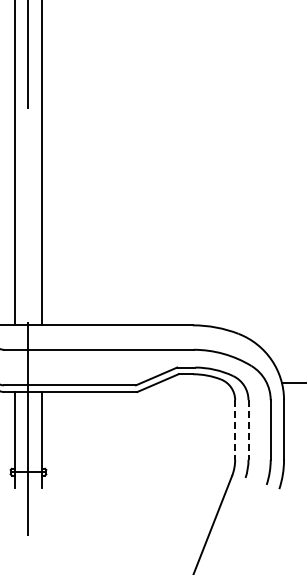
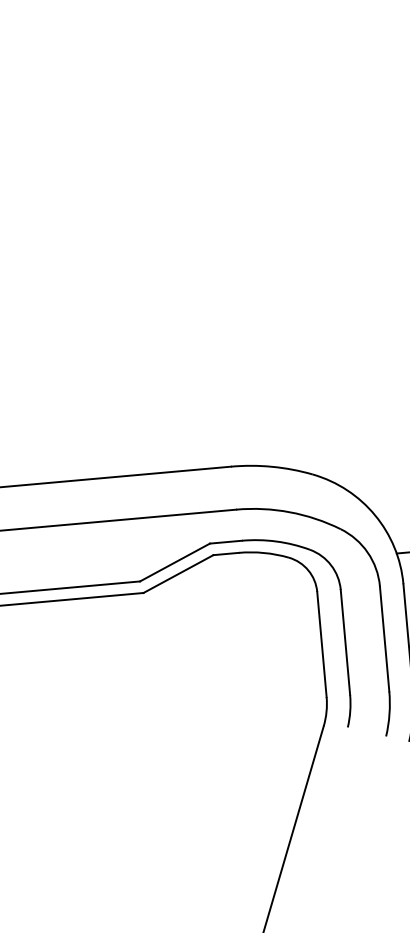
line: (235, 429) -> (322, 643), dashed -> solid
line: (248, 429) -> (345, 641), dashed -> solid

